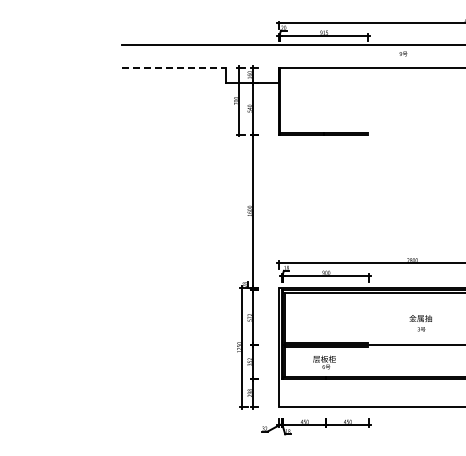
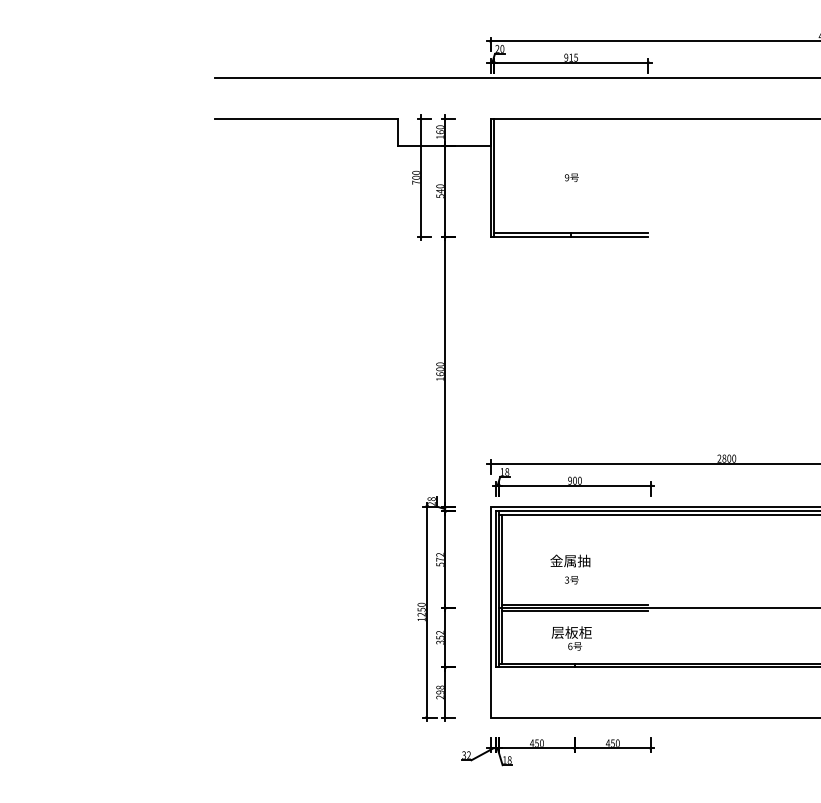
text: (403, 53) -> (571, 176), moved
line: (173, 67) -> (305, 118), dashed -> solid
text: (420, 323) -> (569, 569), moved

